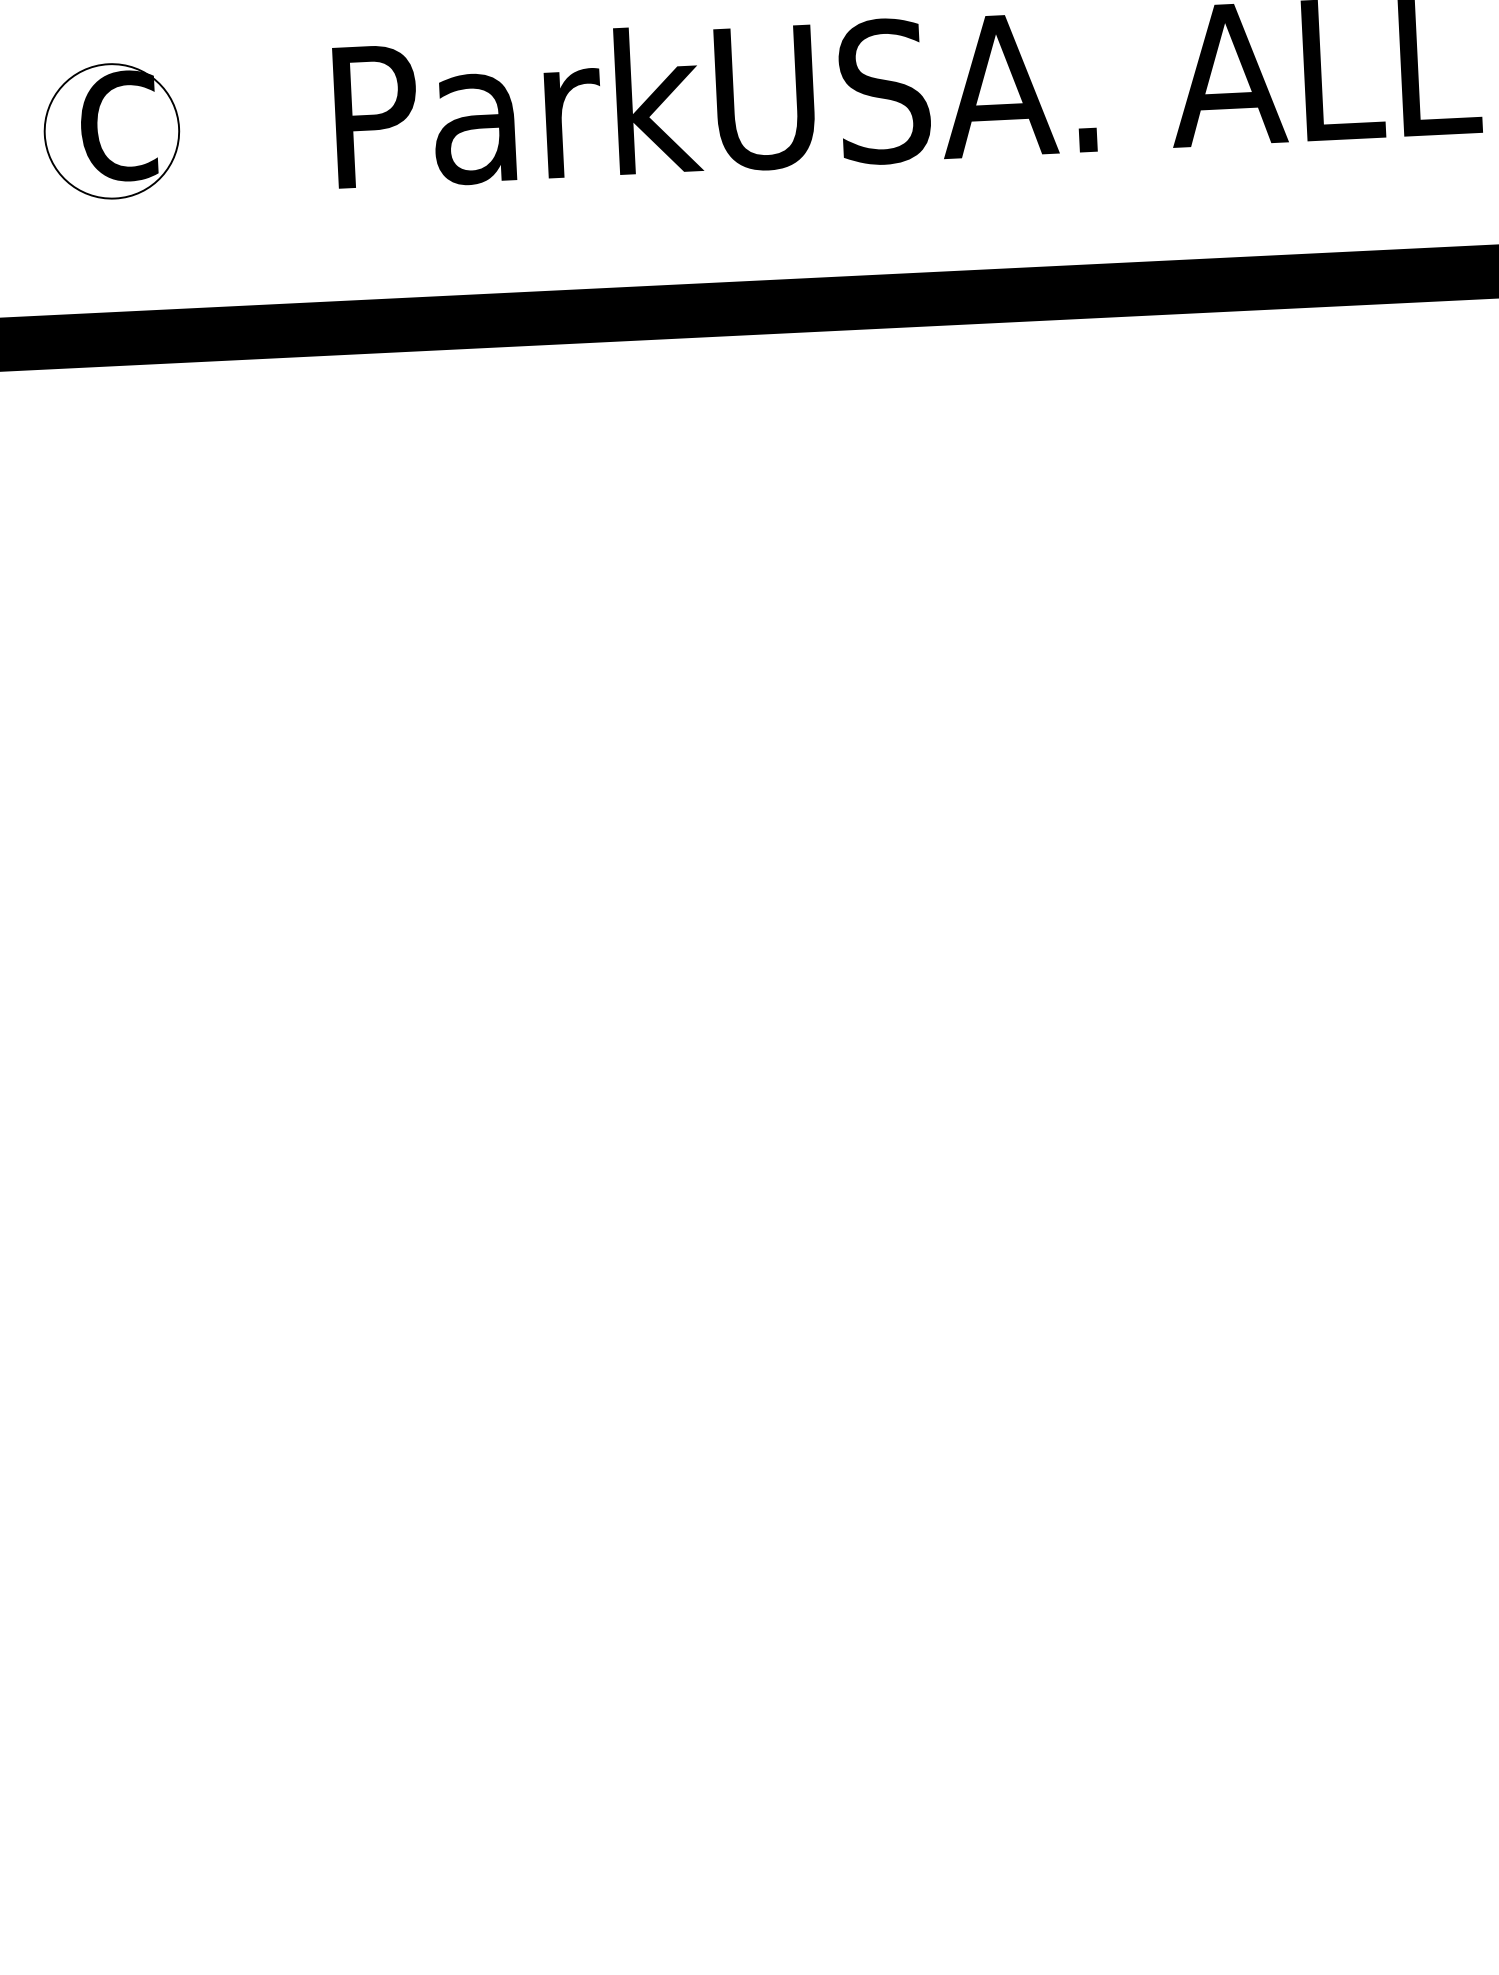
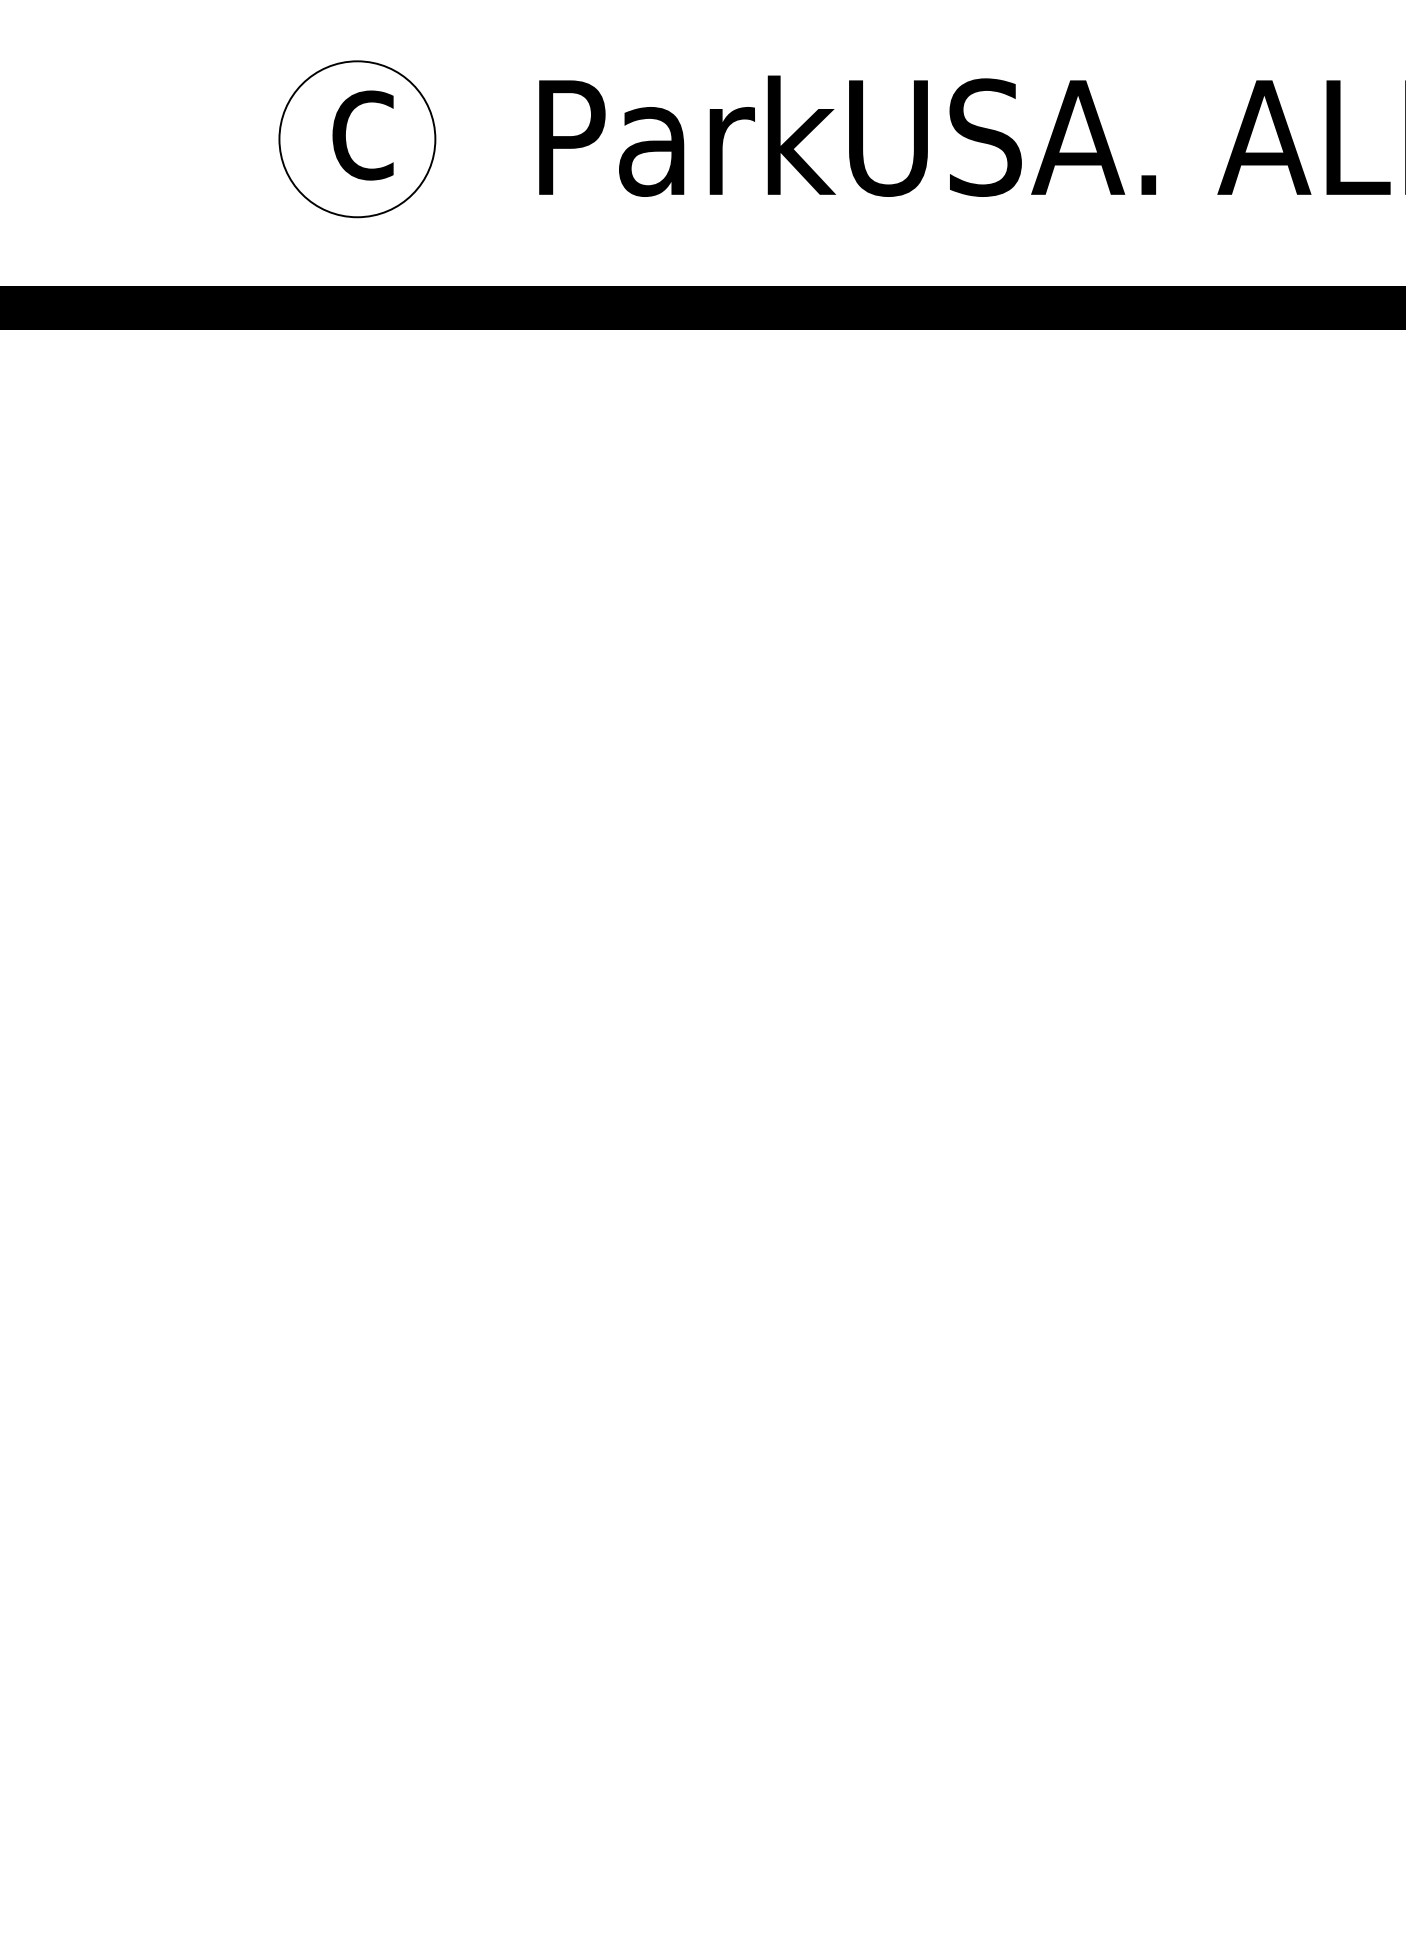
circle: (112, 131) -> (357, 139), size x1.43

